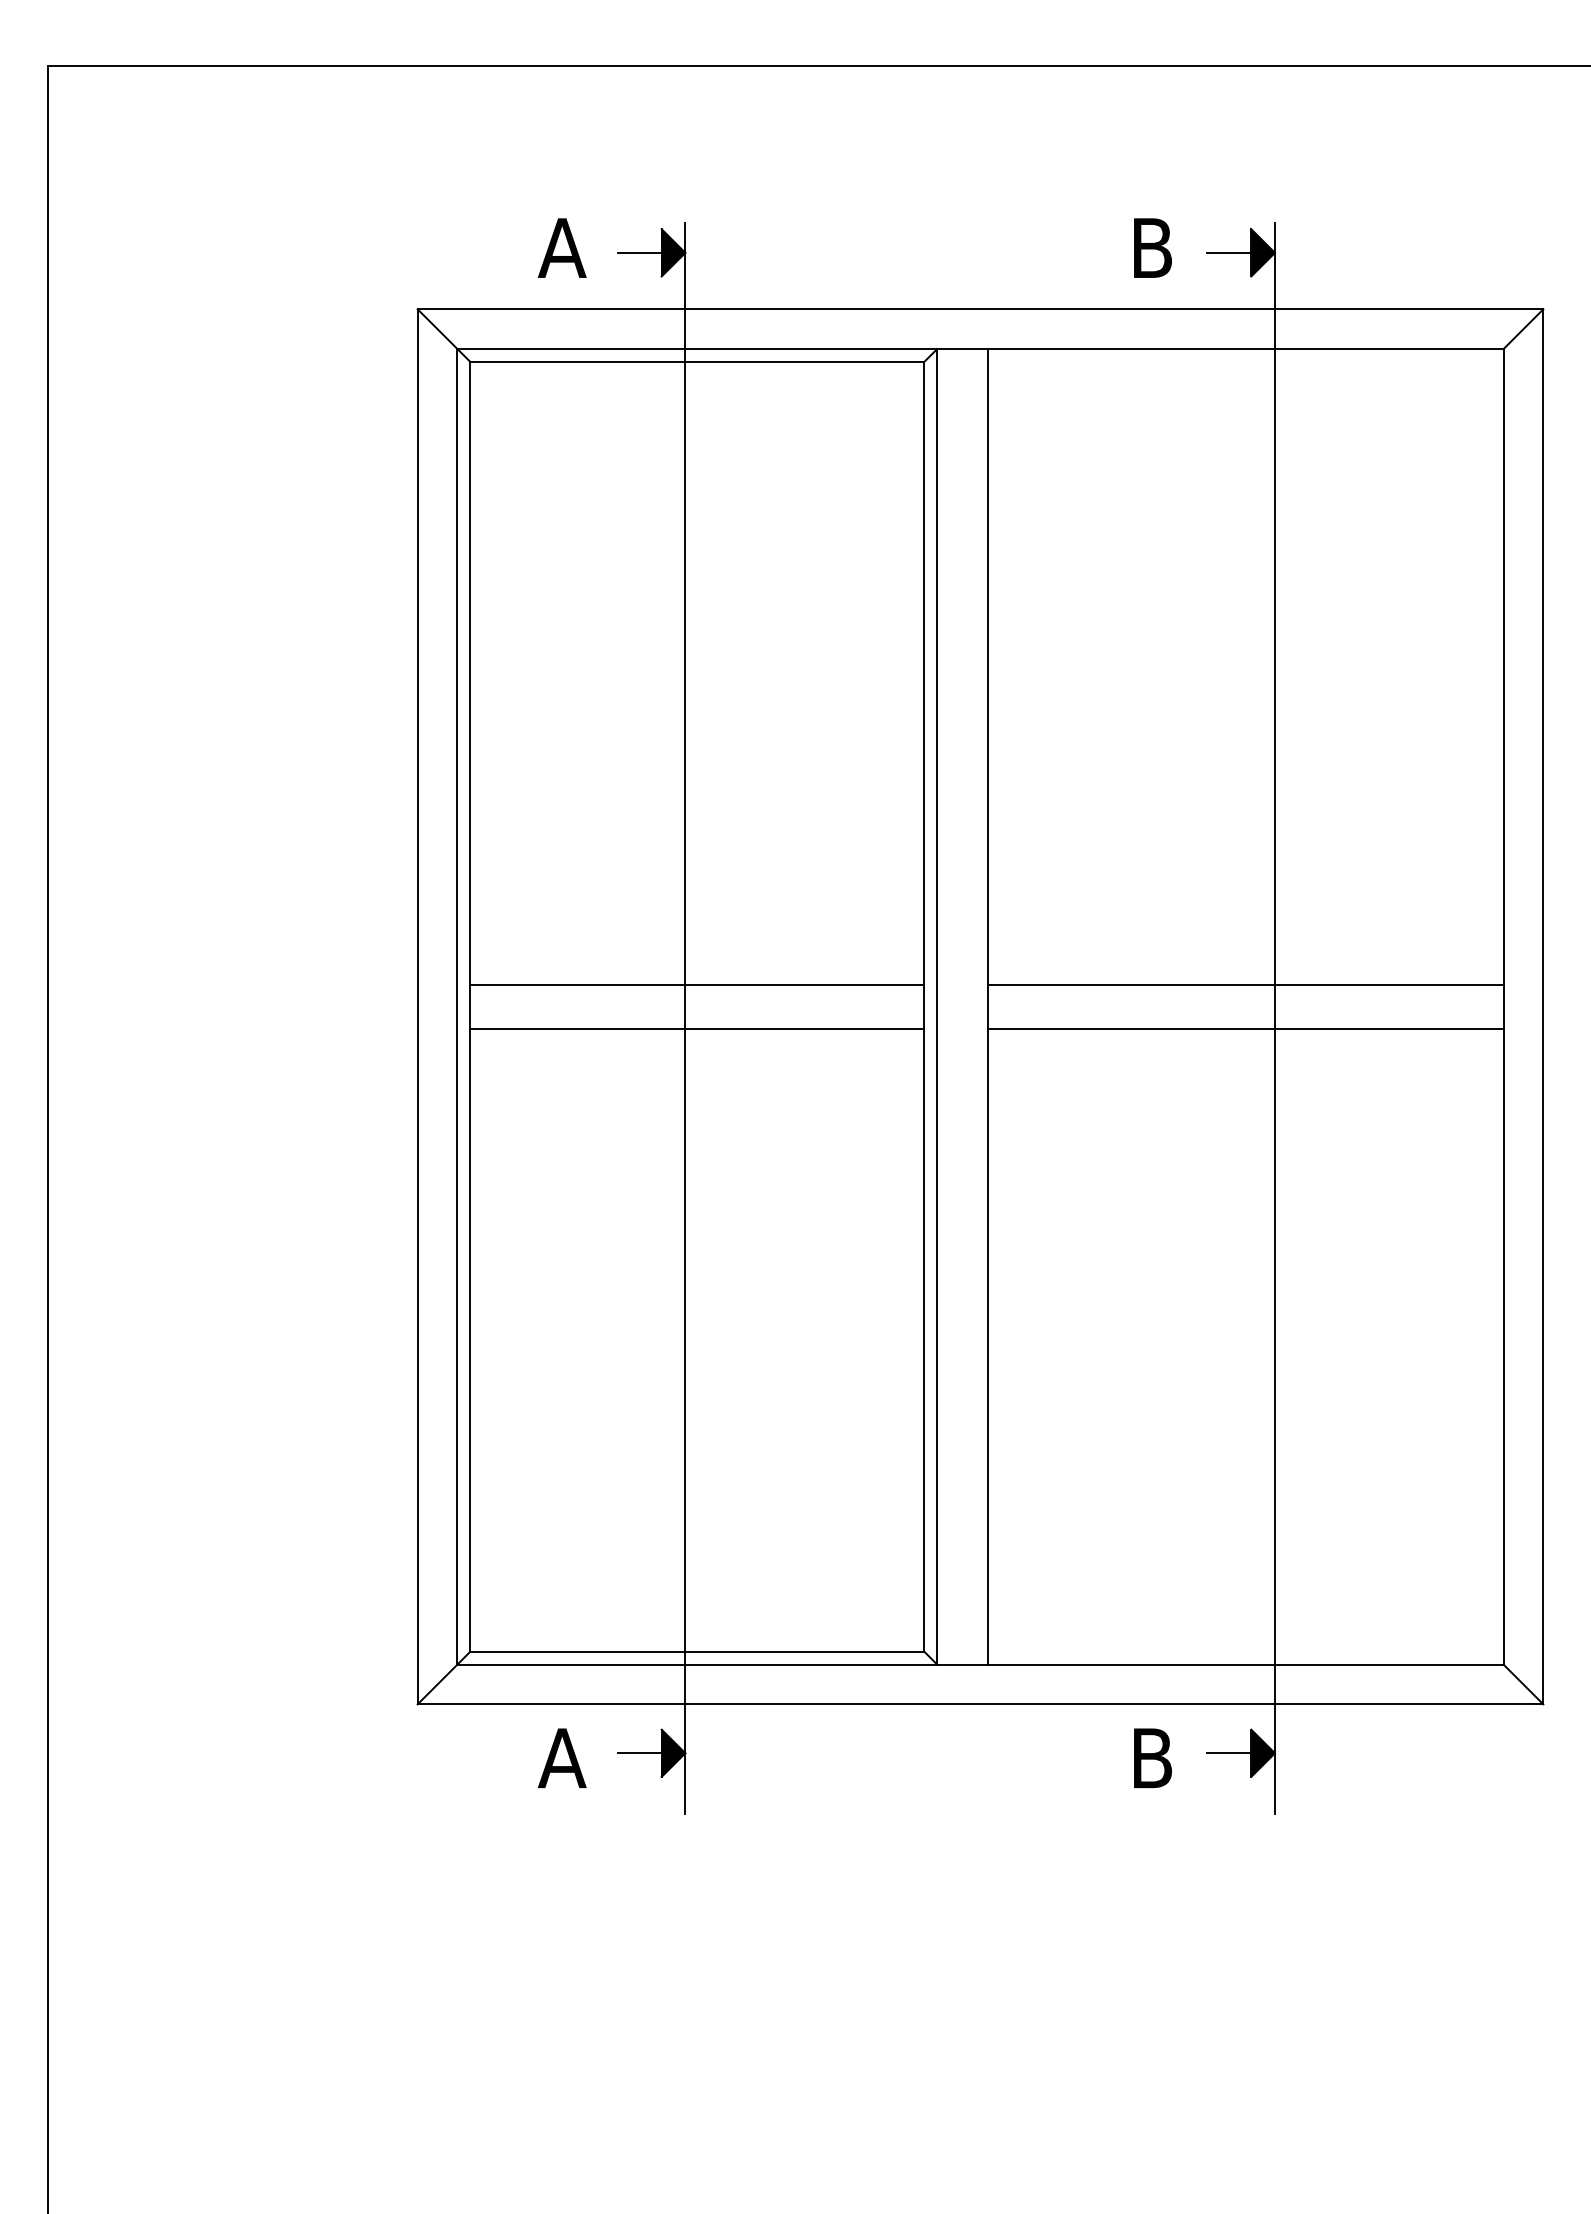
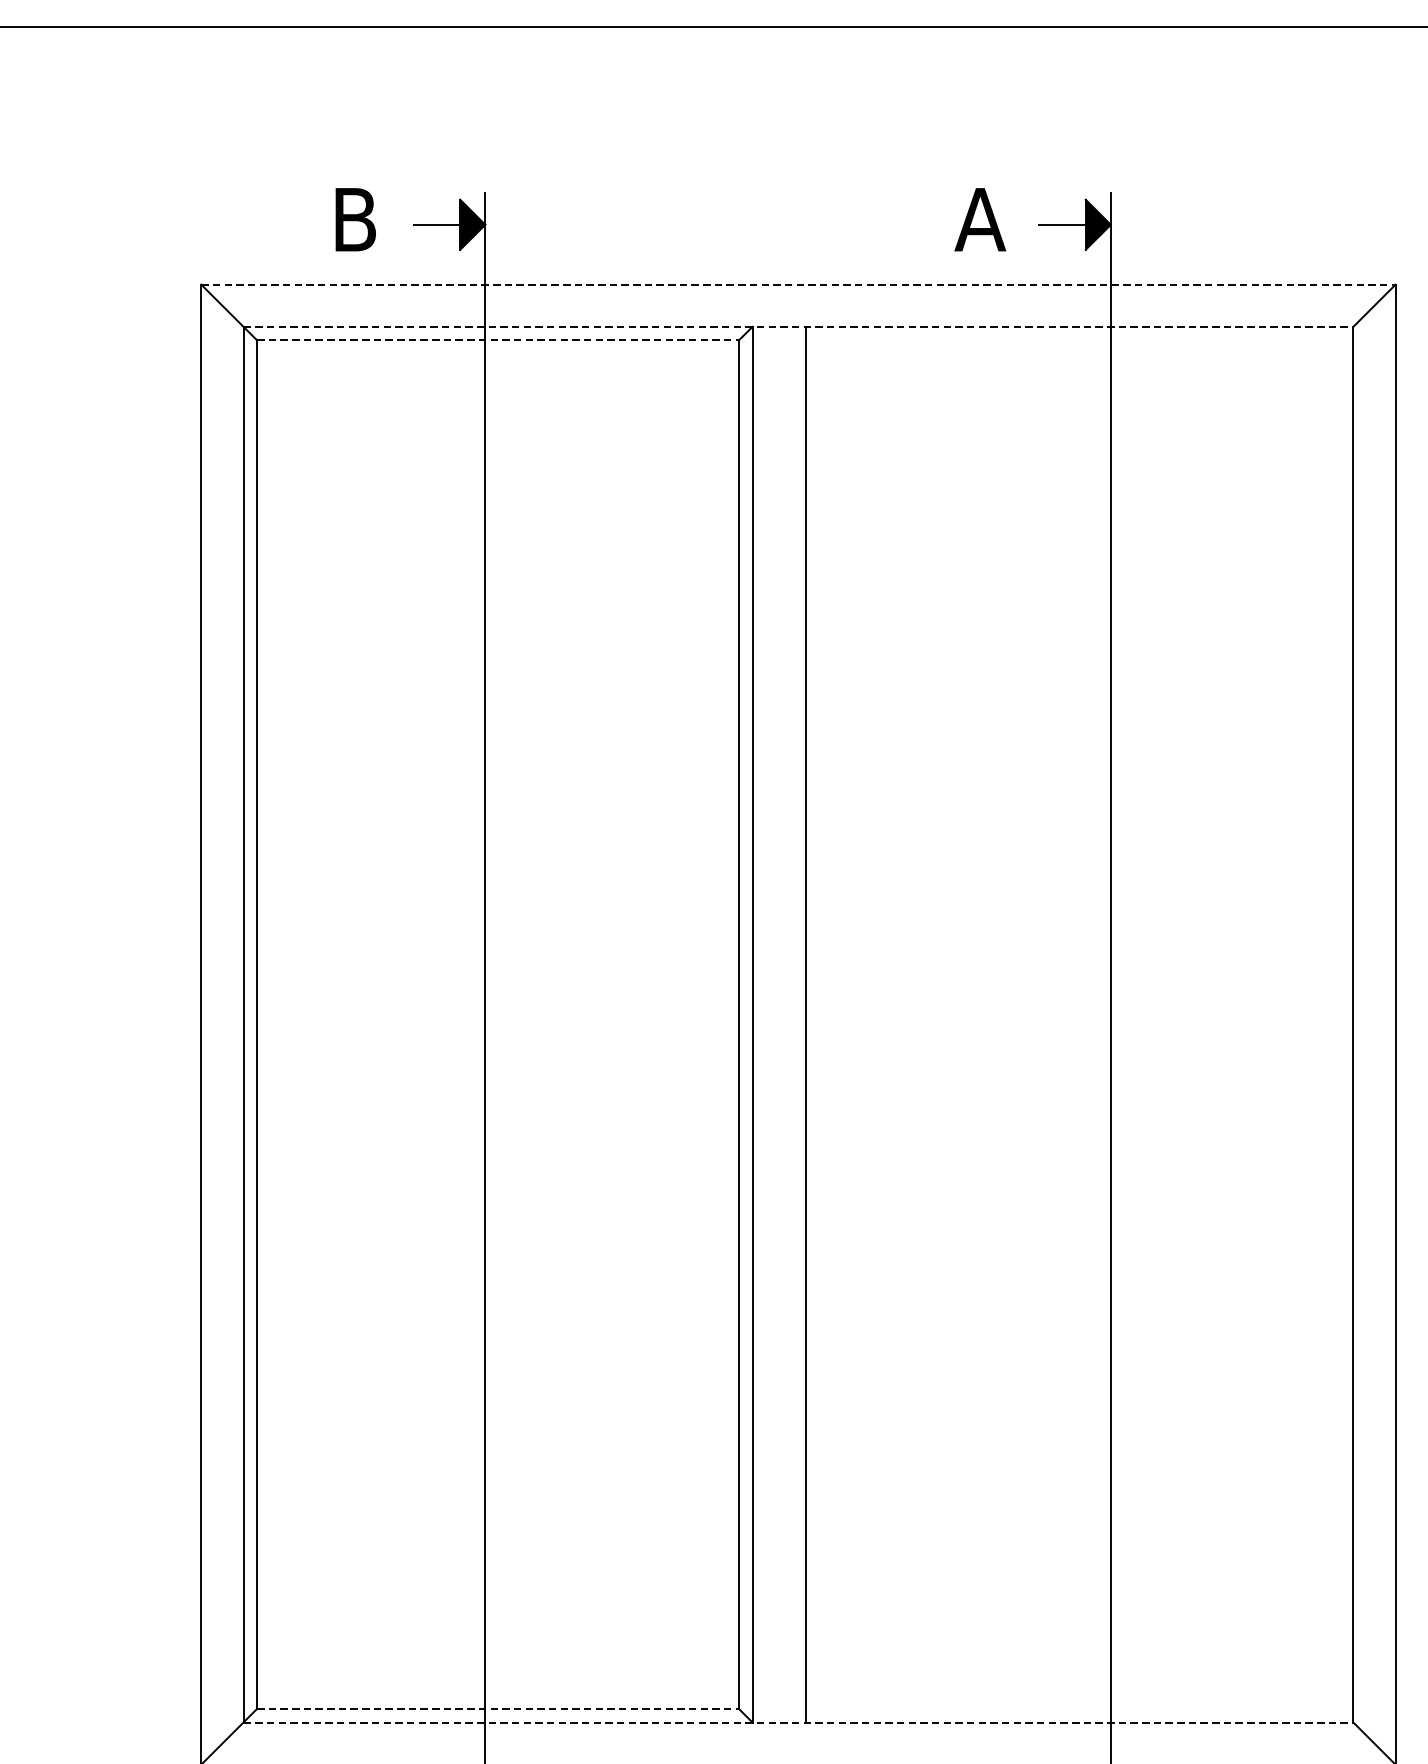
text: (561, 247) -> (353, 219), A -> B
text: (1151, 247) -> (979, 219), B -> A
line: (980, 309) -> (798, 284), solid -> dashed
line: (981, 349) -> (799, 327), solid -> dashed
line: (697, 361) -> (498, 340), solid -> dashed
line: (697, 984) -> (498, 1000), removed
line: (1245, 984) -> (1079, 1000), removed
line: (697, 1028) -> (498, 1047), removed
line: (1245, 1028) -> (1079, 1047), removed
line: (697, 1651) -> (498, 1708), solid -> dashed
line: (981, 1664) -> (799, 1722), solid -> dashed

